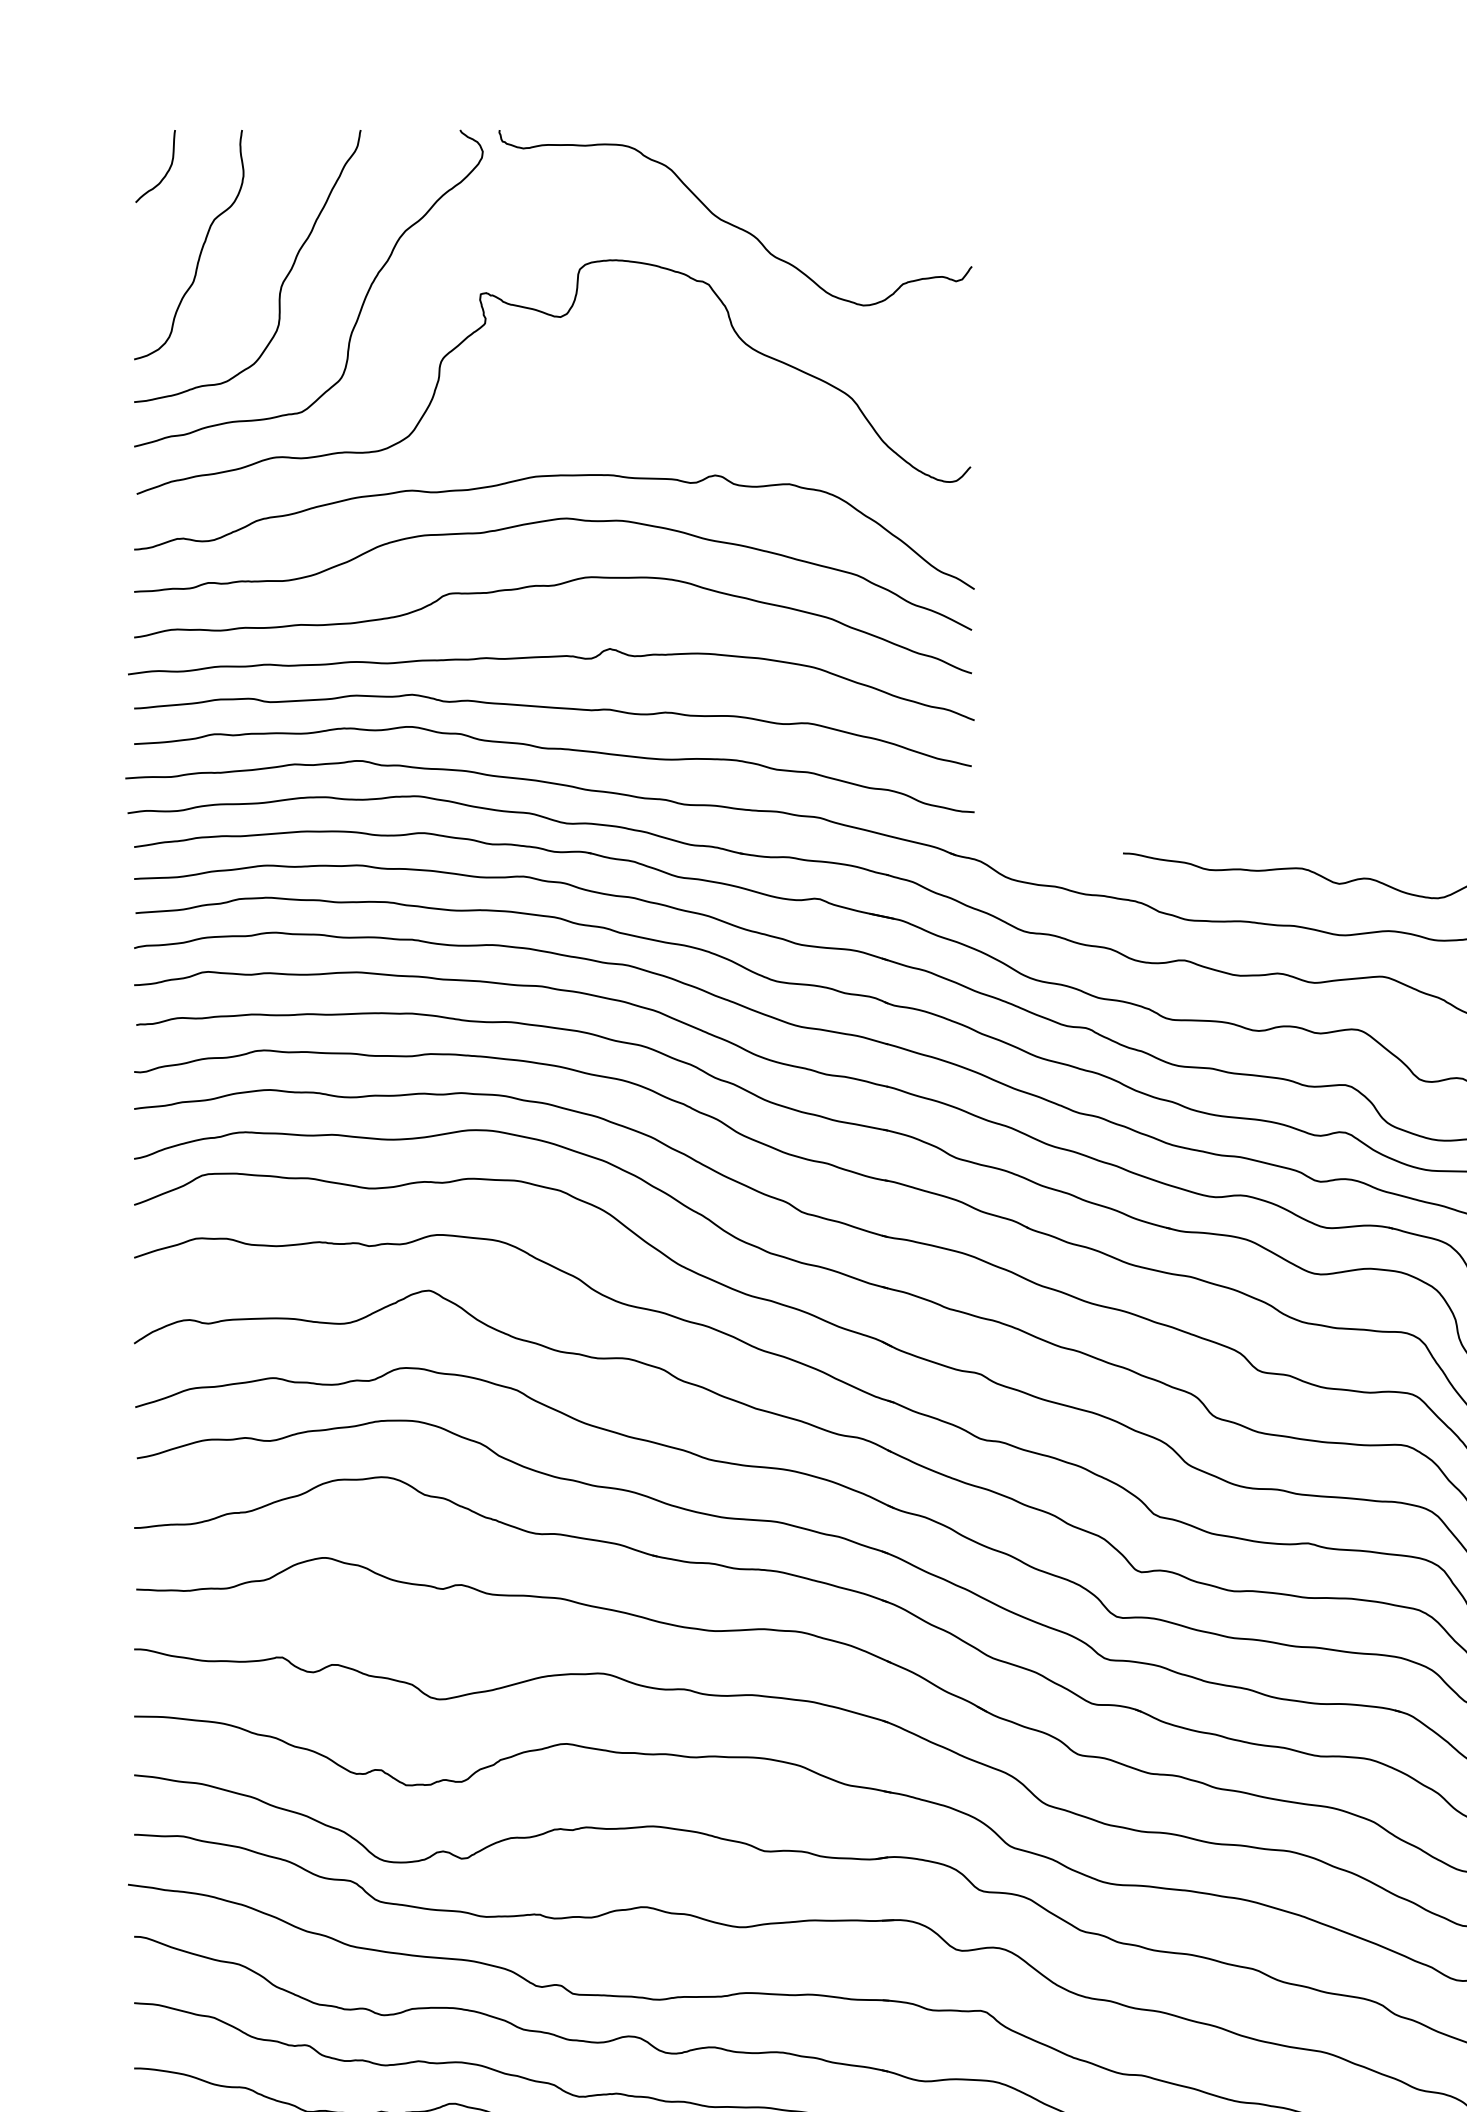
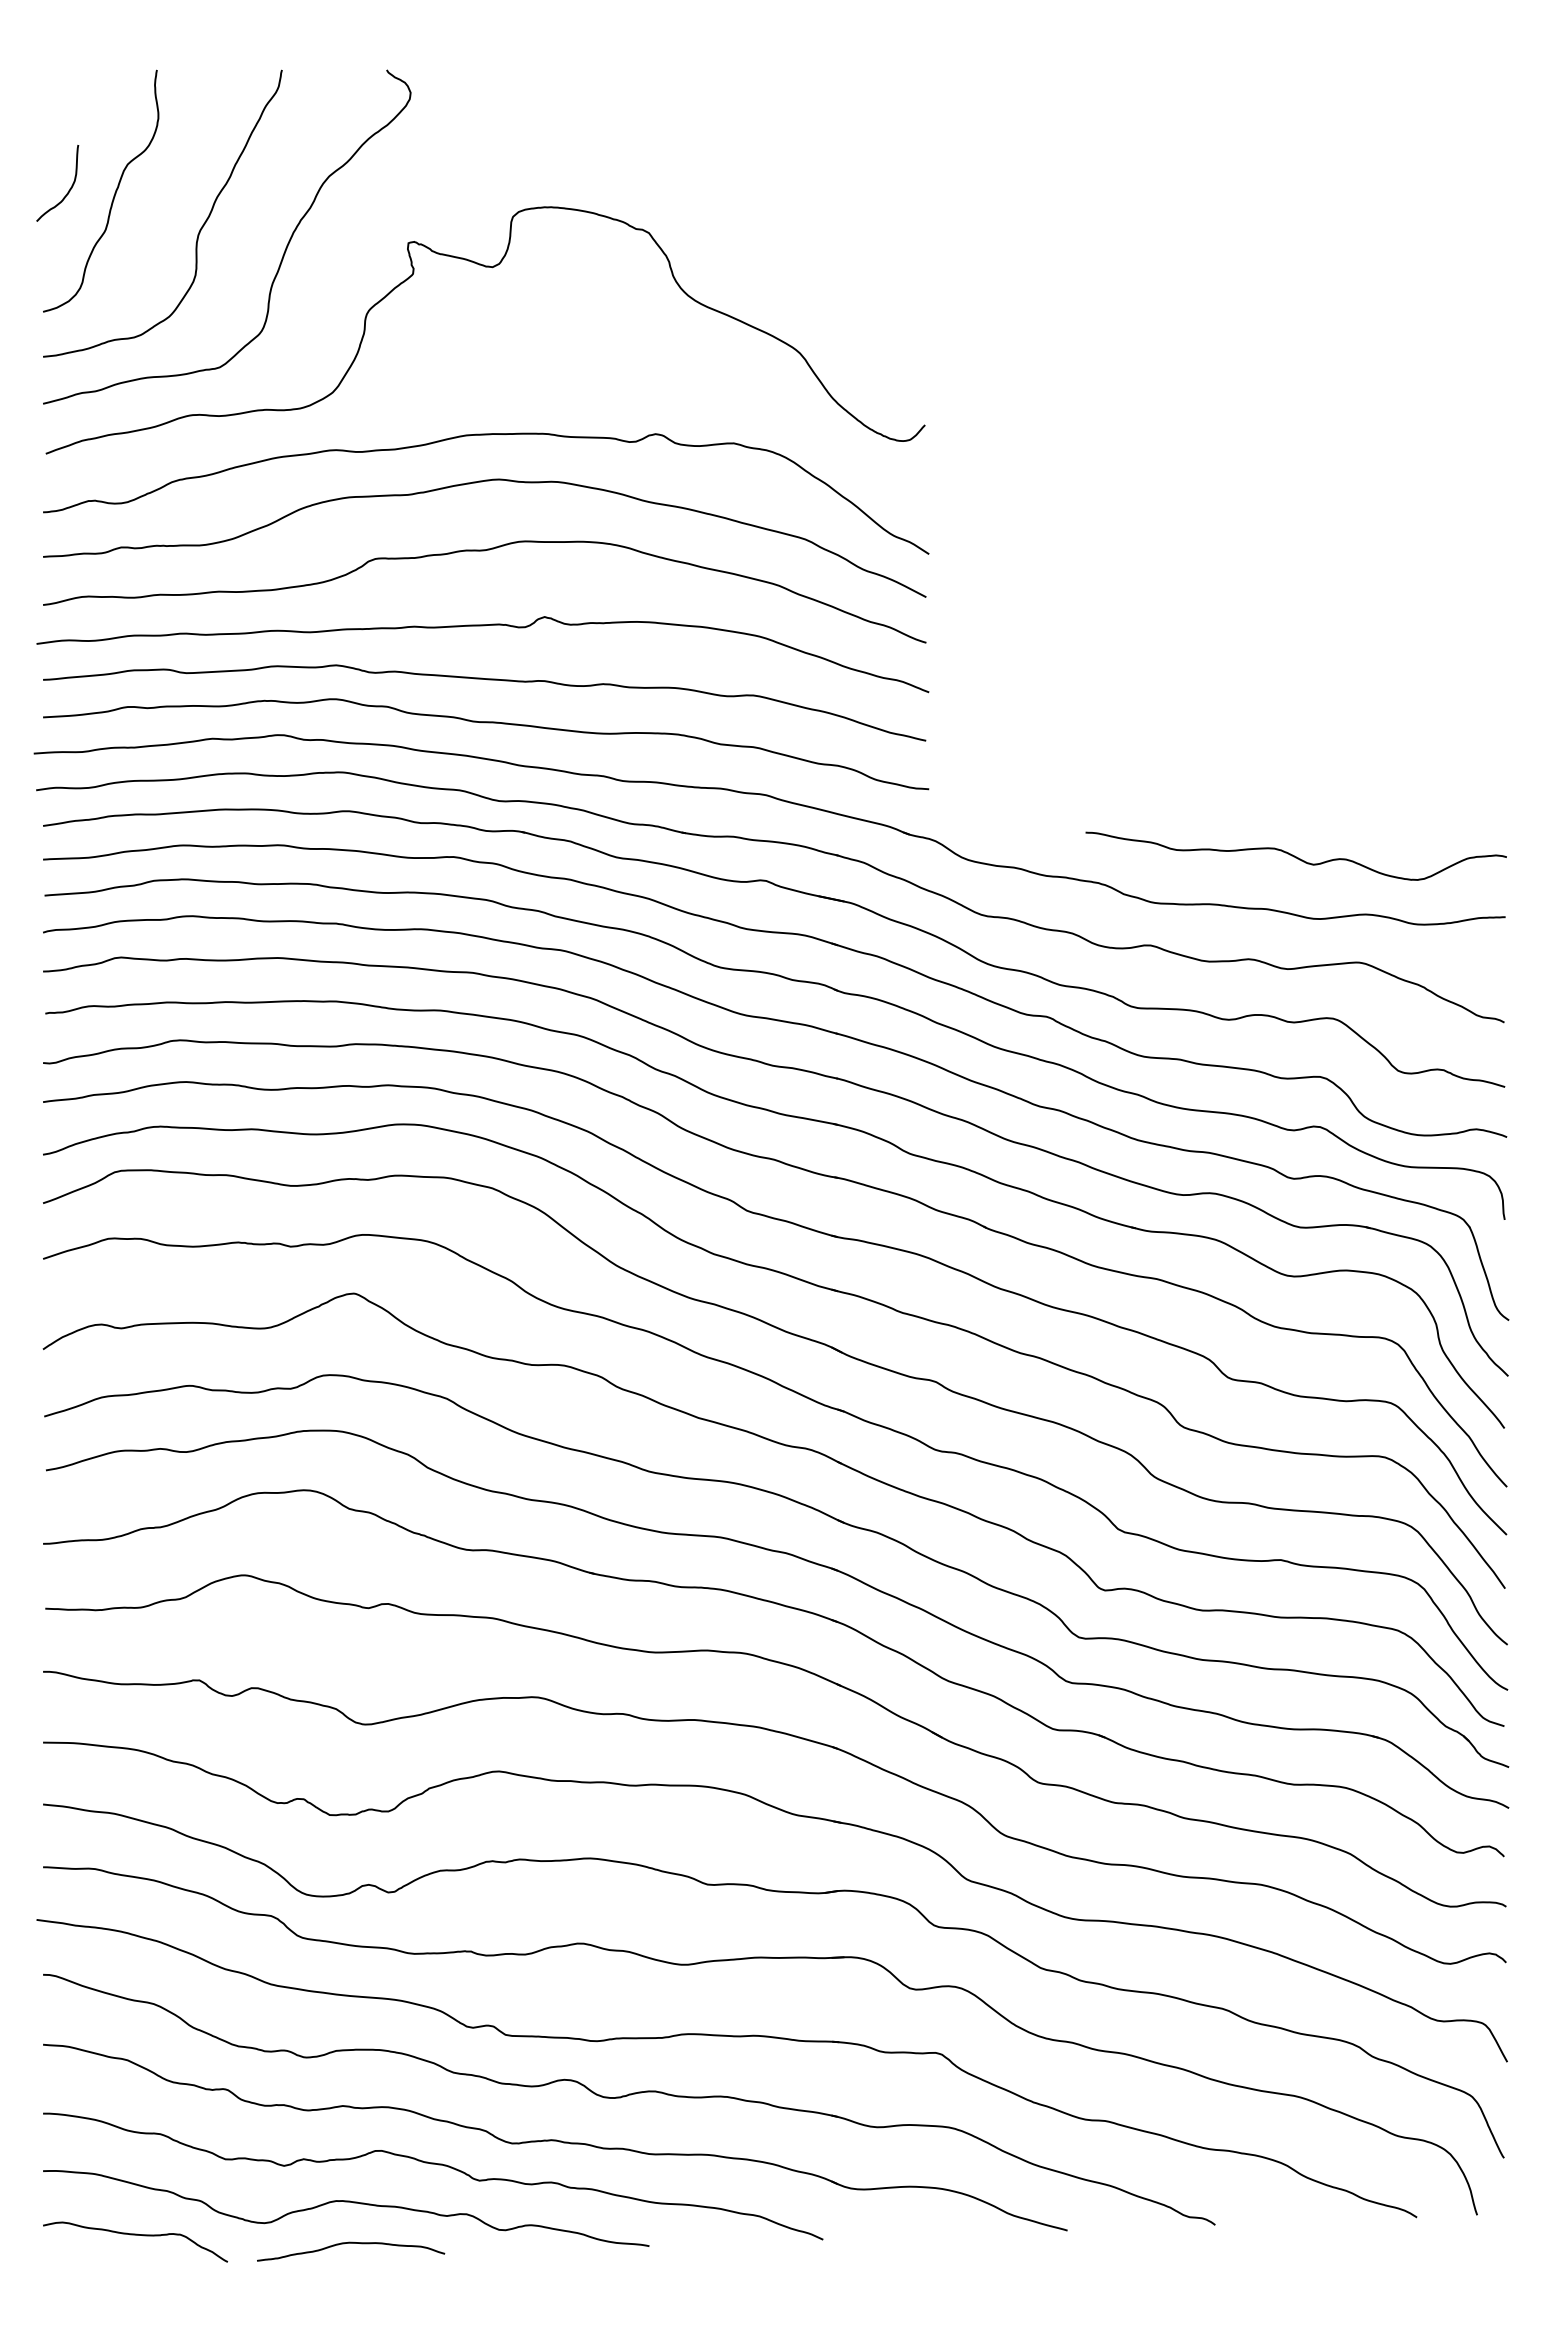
curve: (166, 171) -> (69, 188), moved
curve: (731, 223) -> (672, 168), removed

